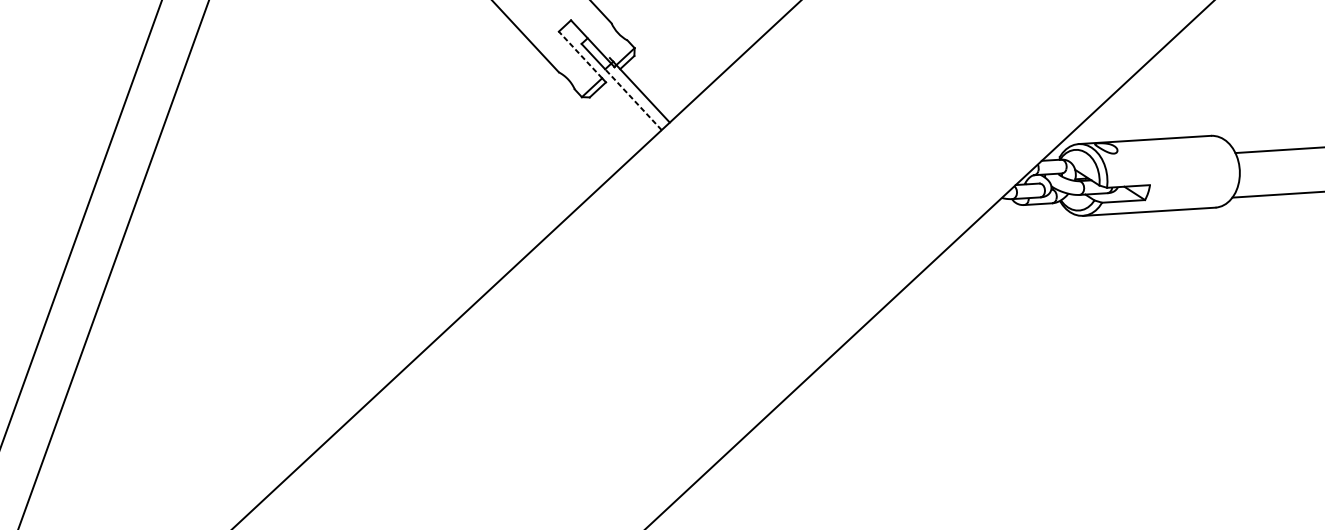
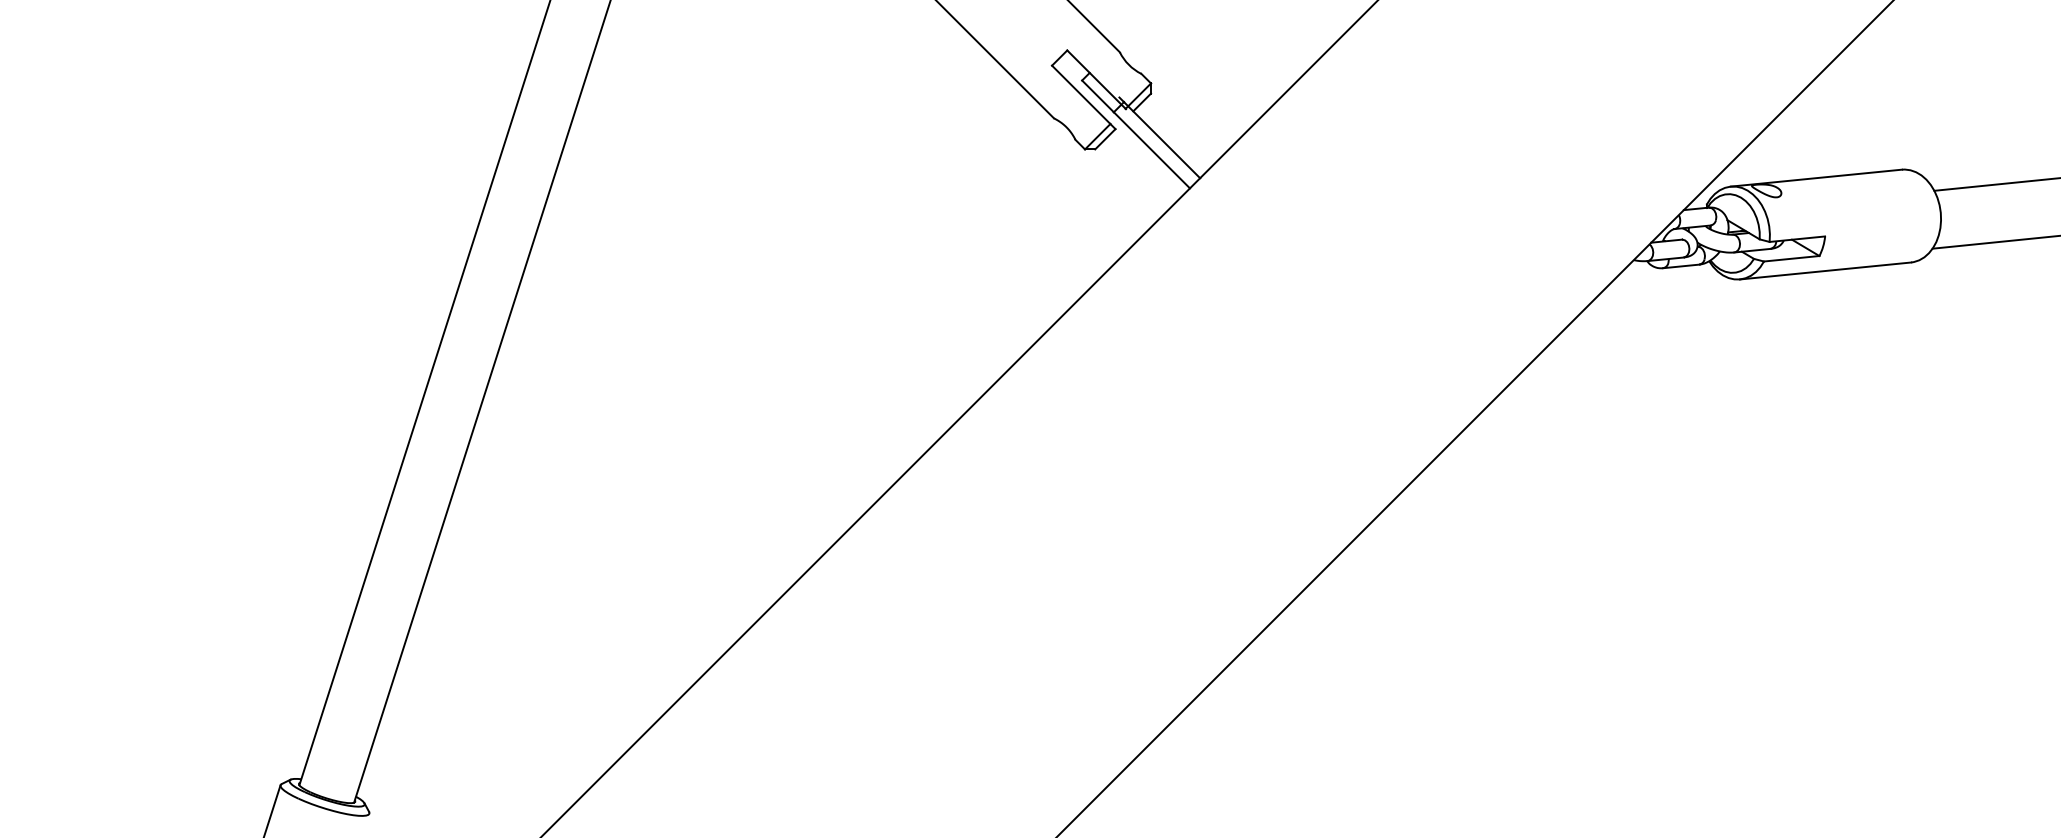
line: (579, 54) -> (1080, 94), dashed -> solid
line: (633, 99) -> (1151, 150), dashed -> solid

